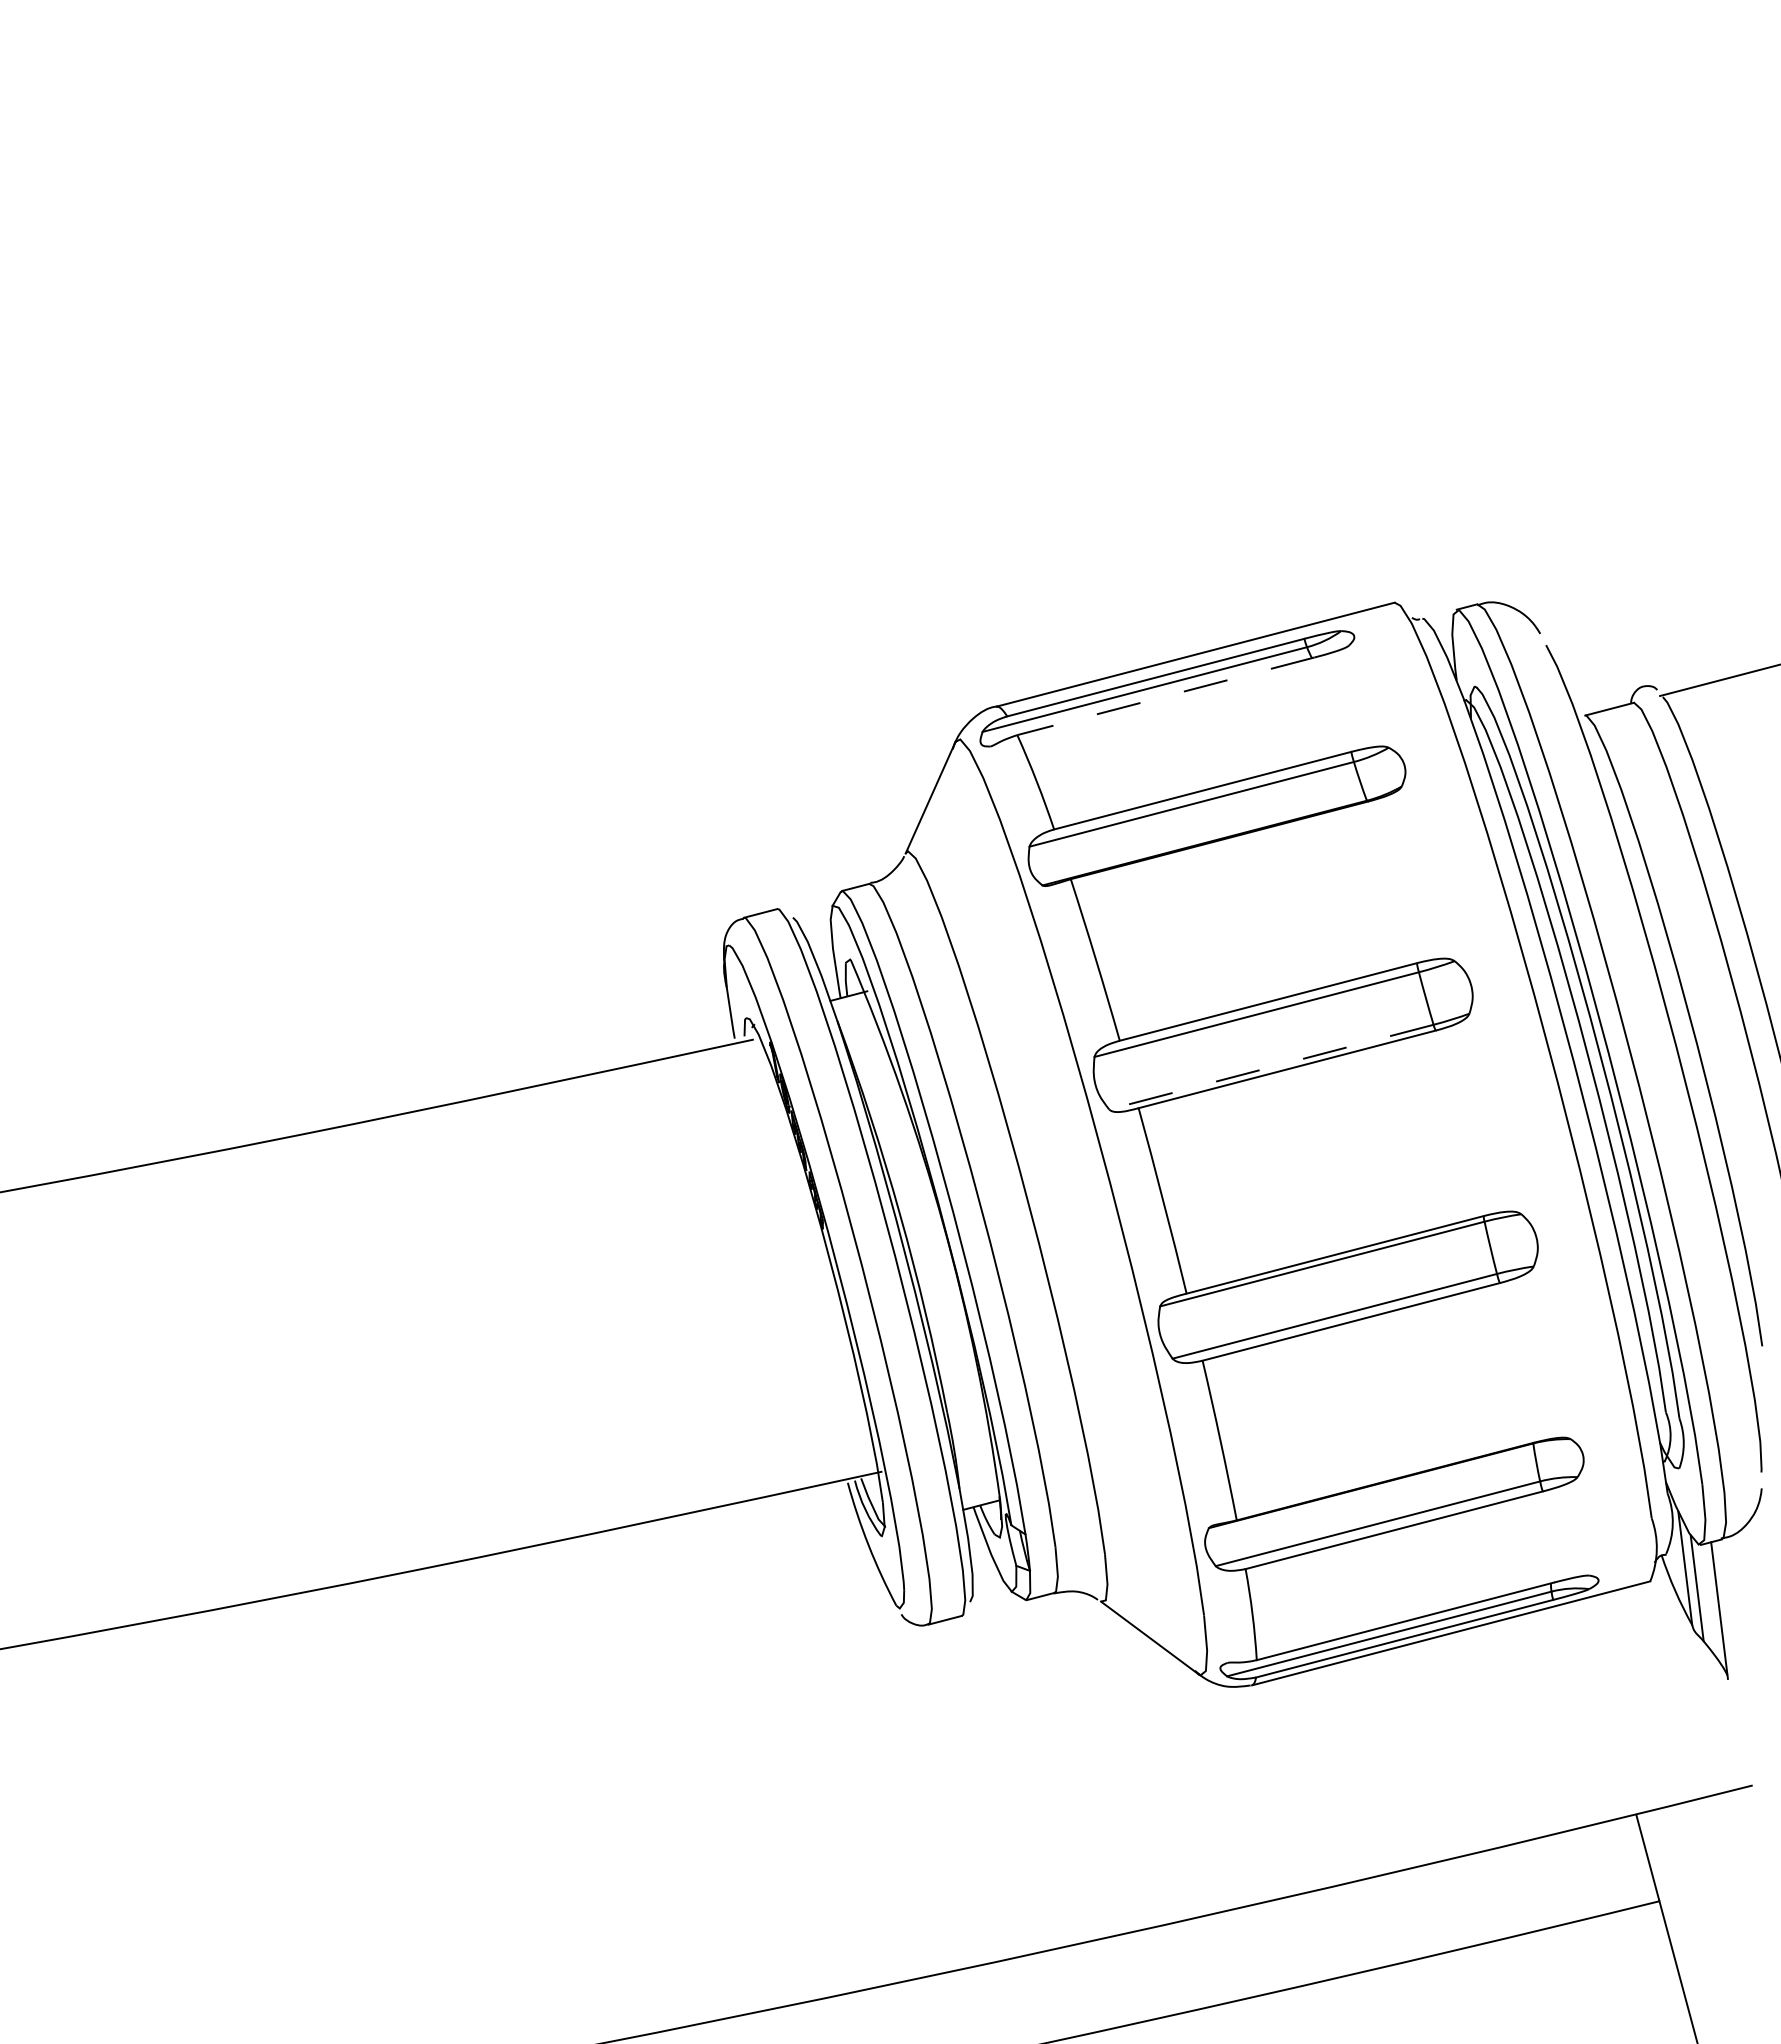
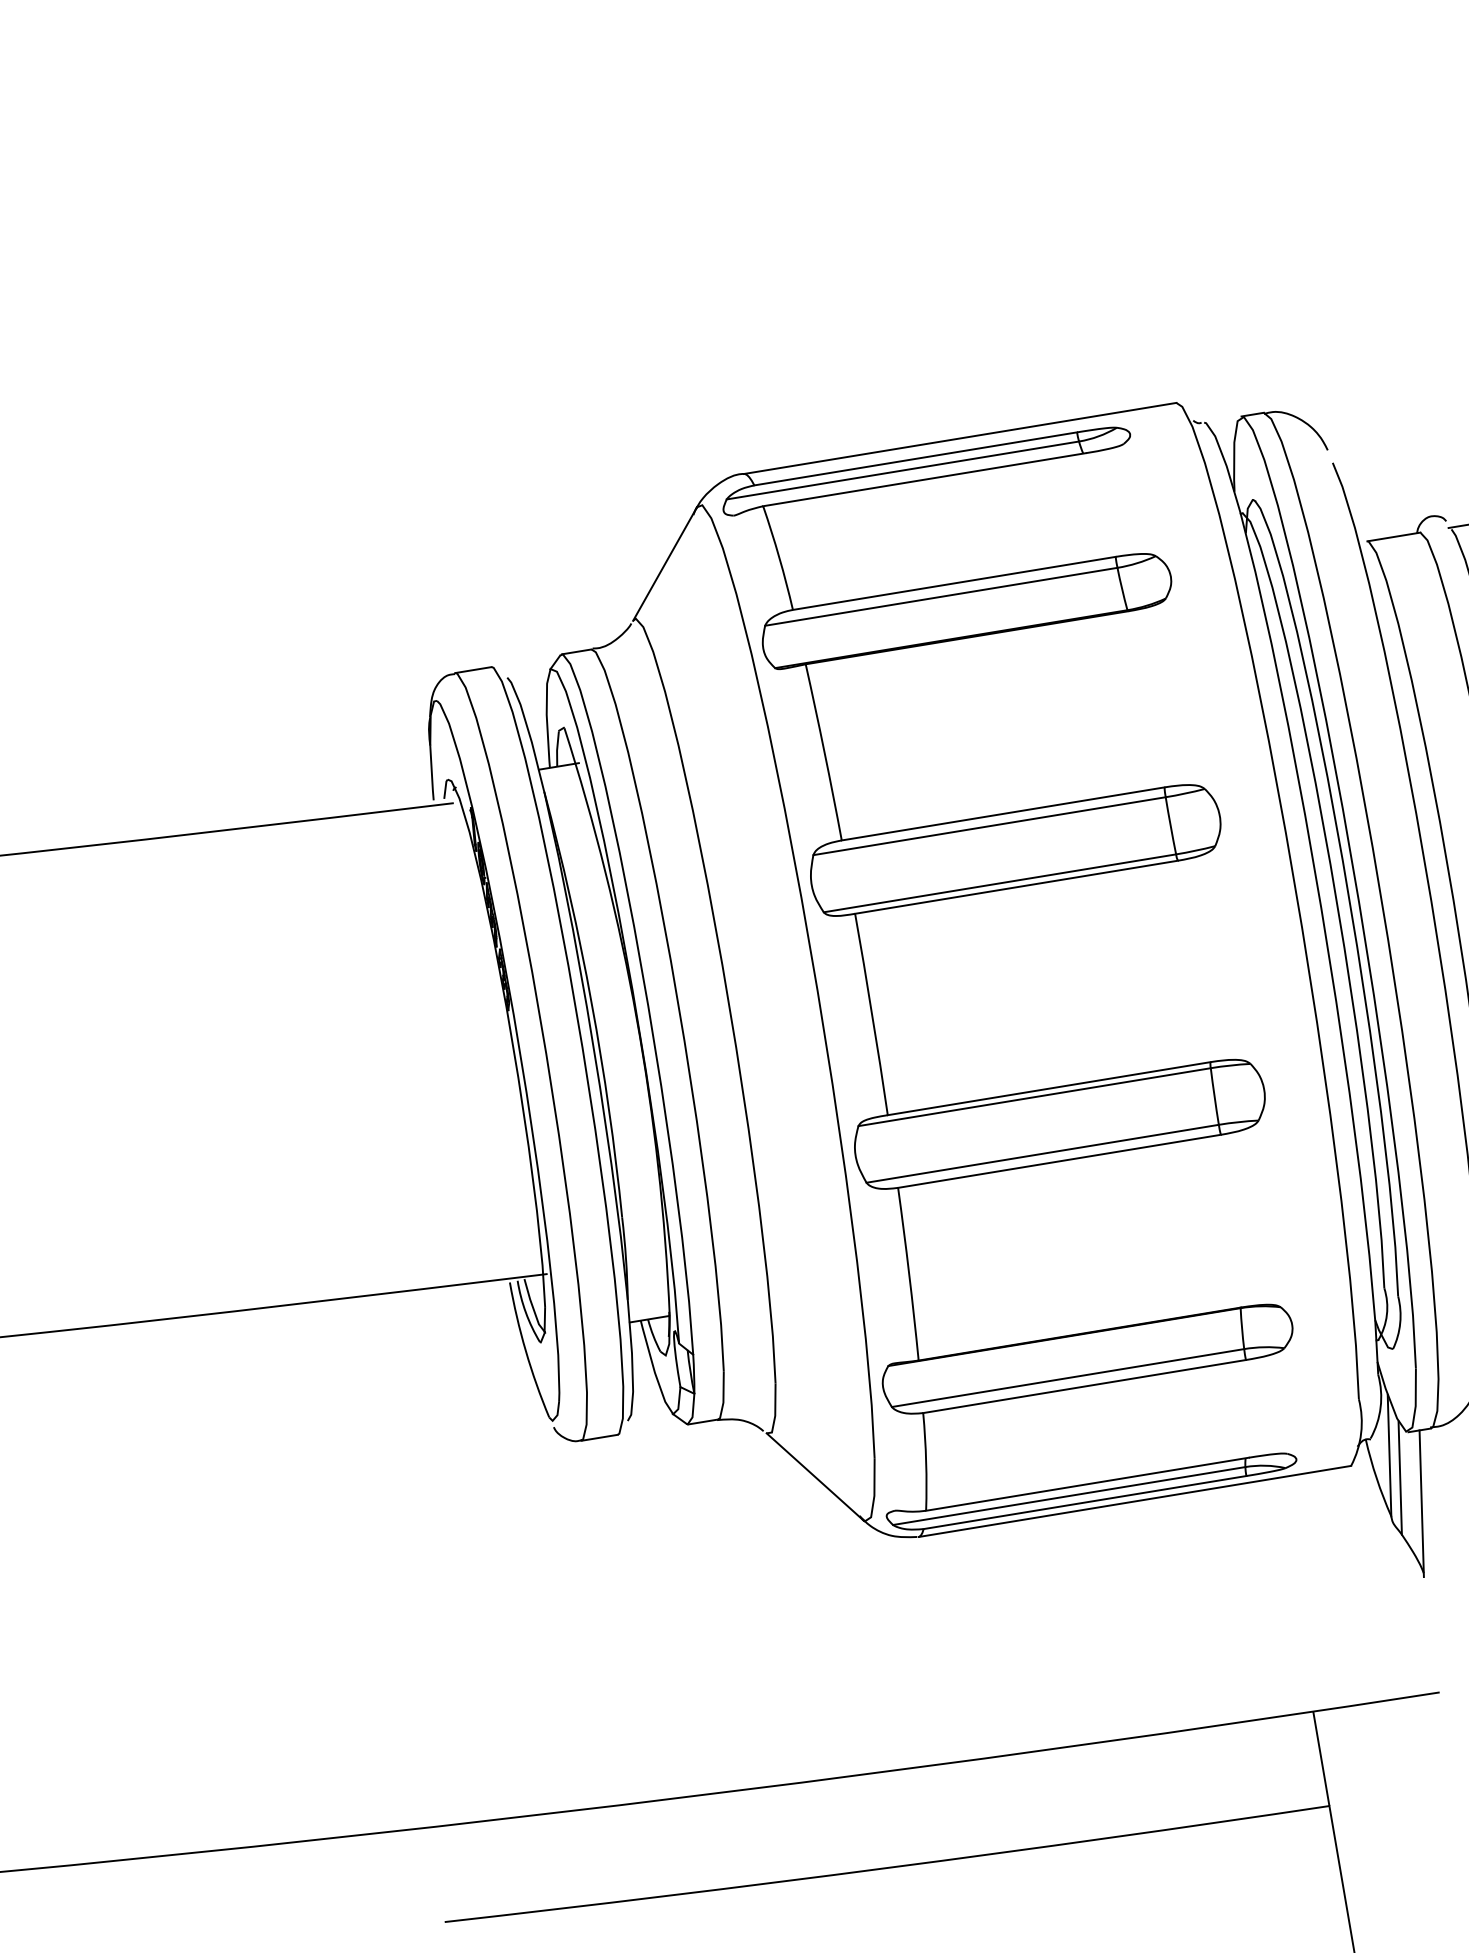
line: (1165, 696) -> (924, 479), dashed -> solid
line: (1271, 1067) -> (1000, 883), dashed -> solid

